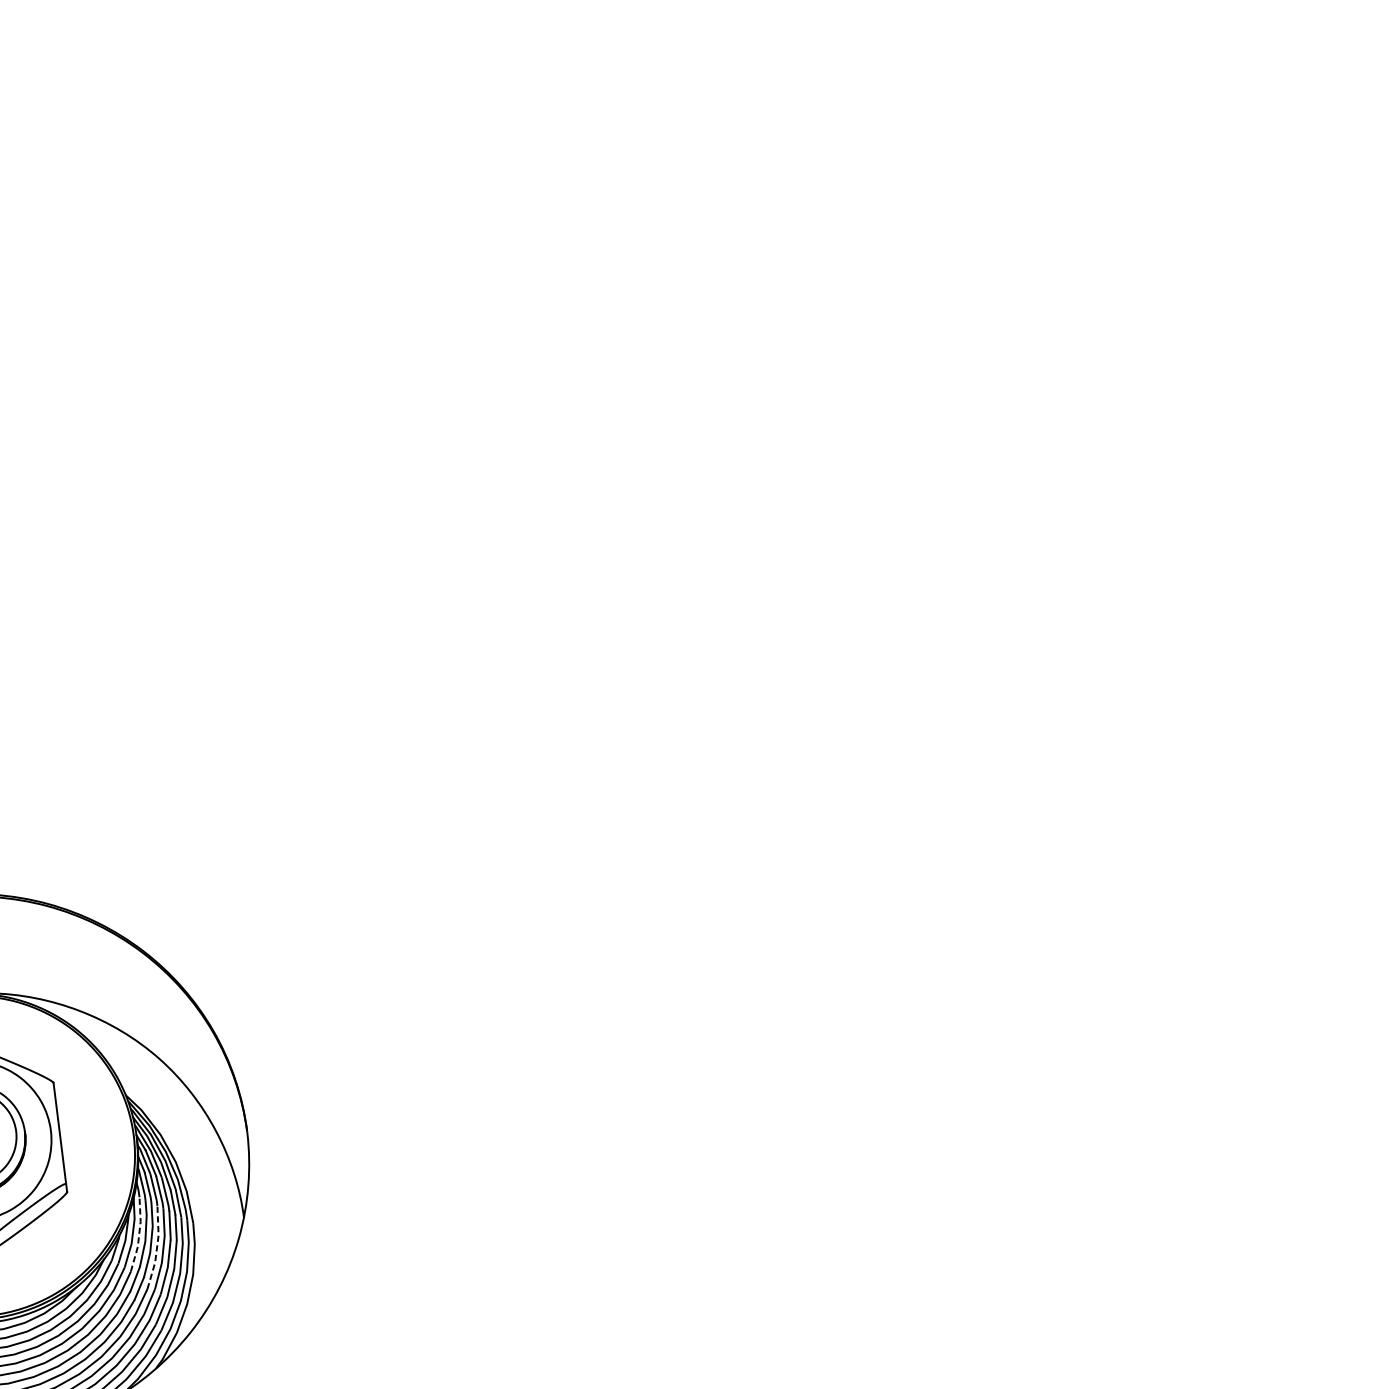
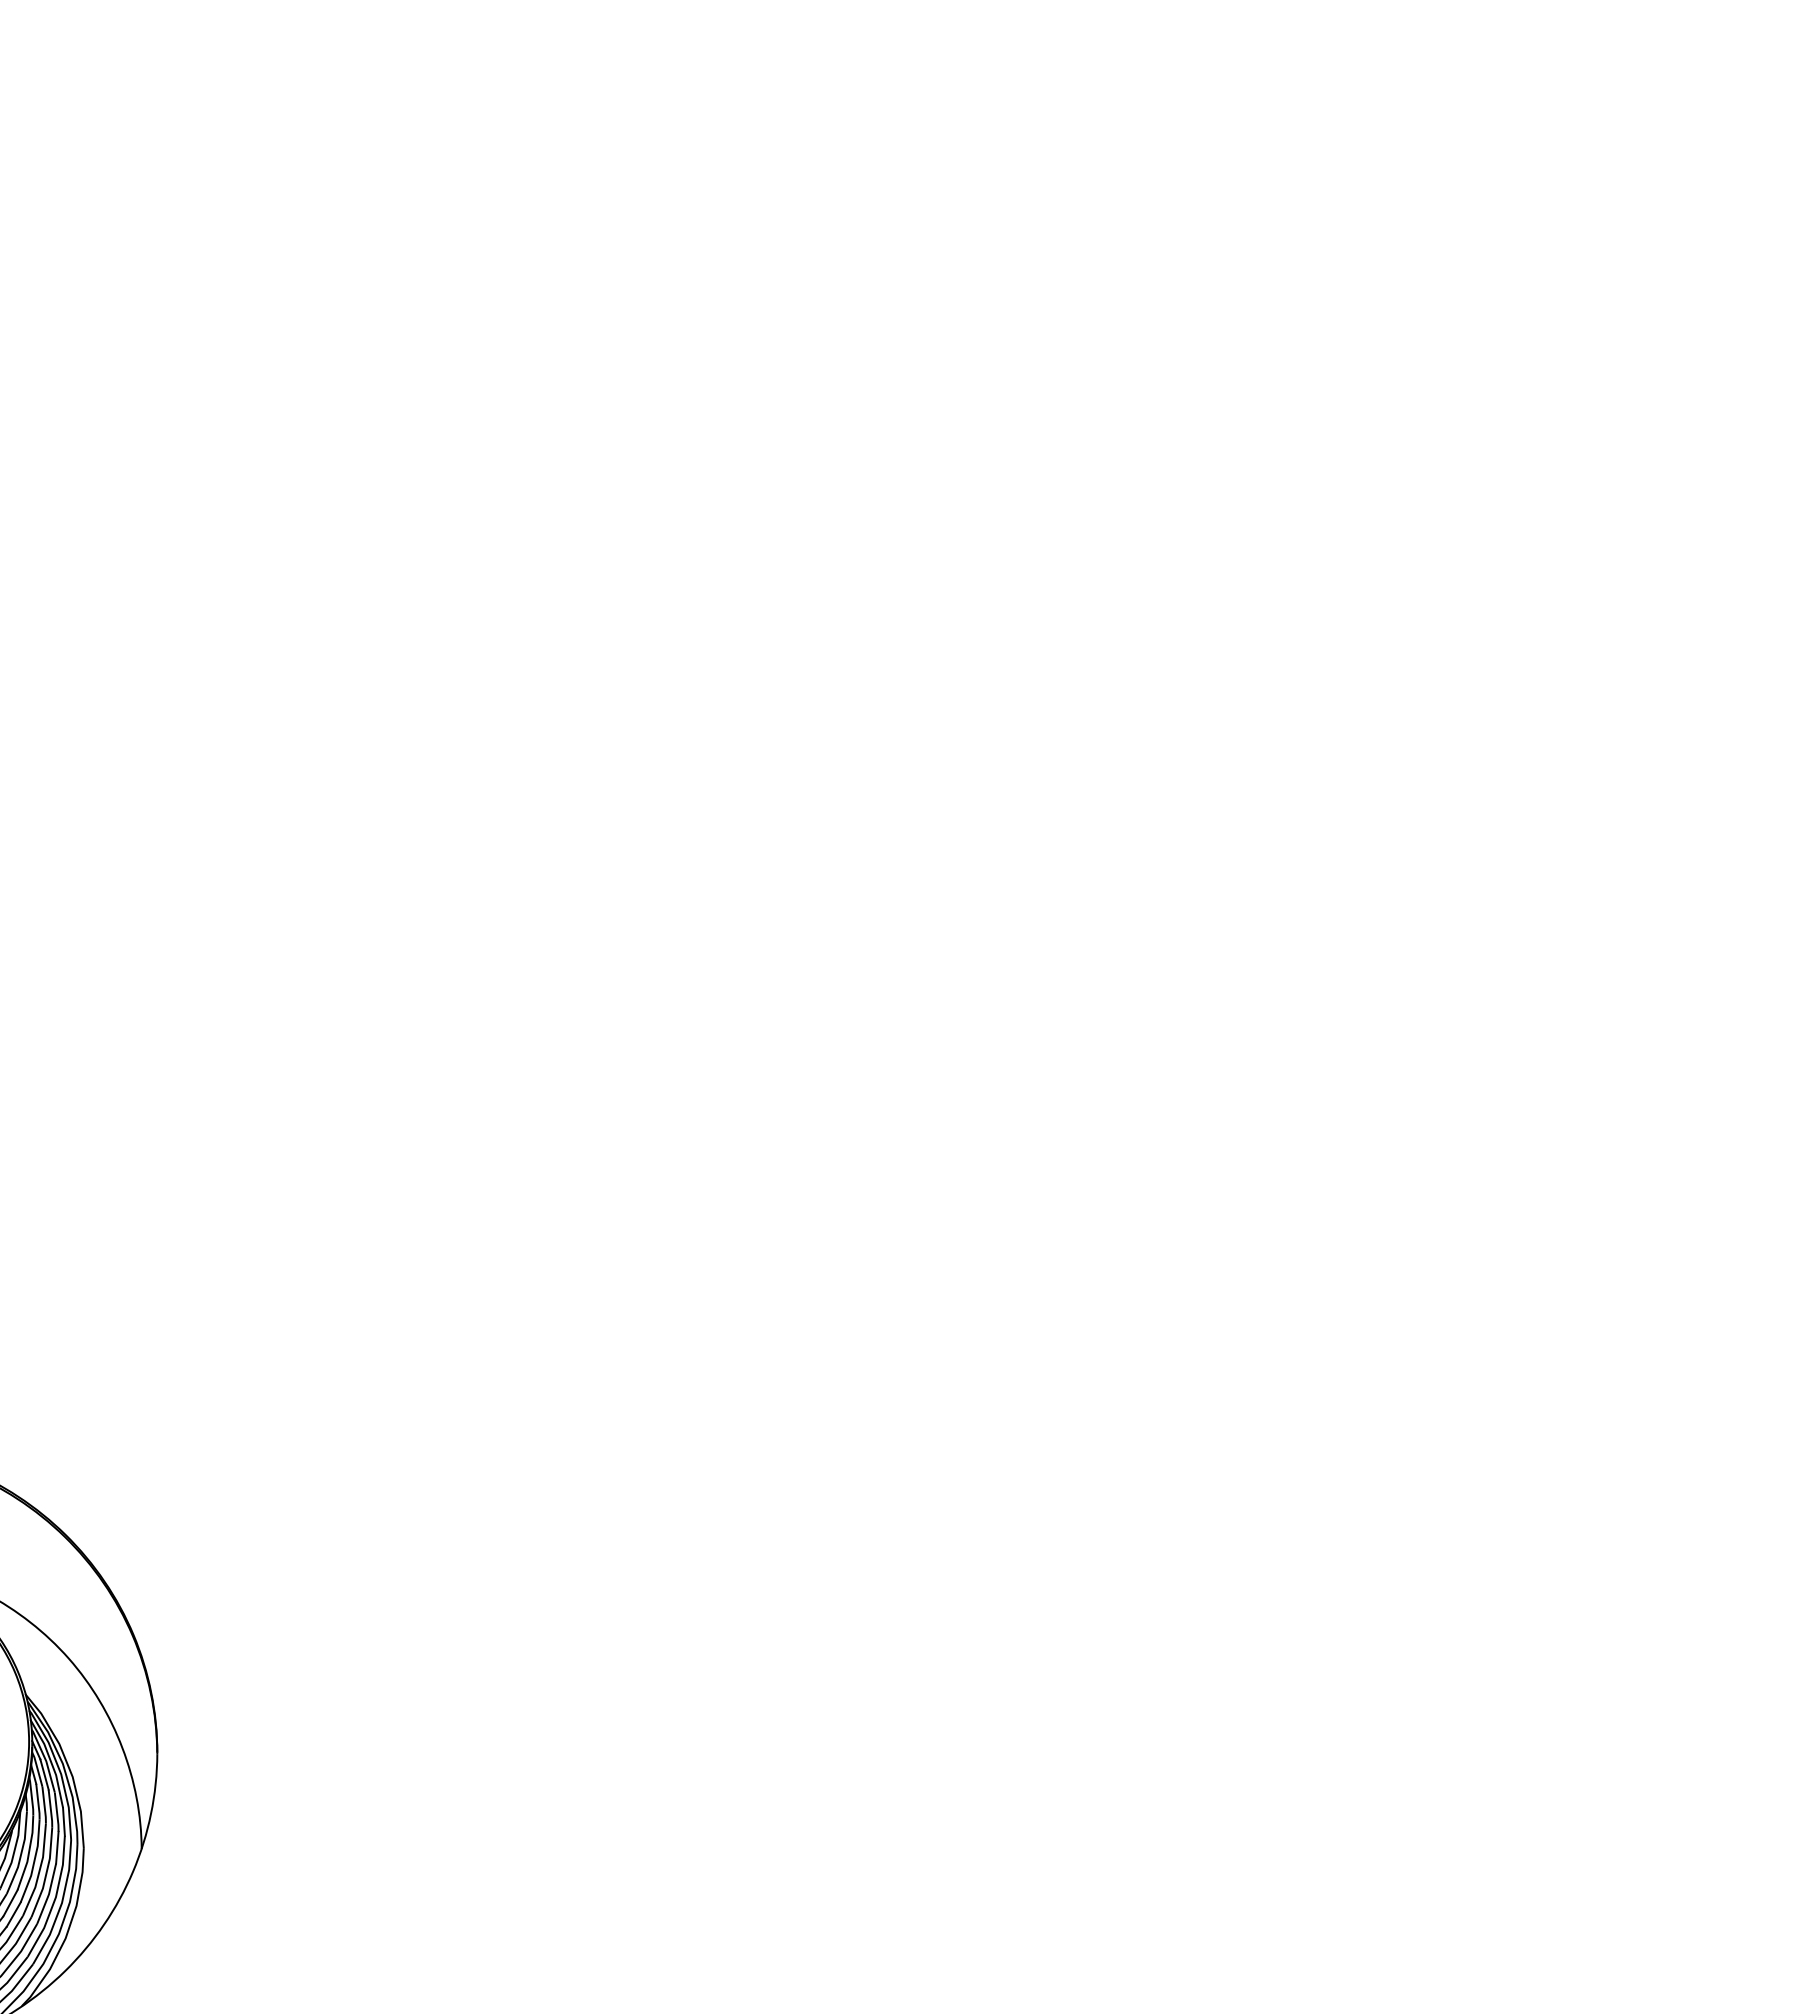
line: (139, 1234) -> (21, 1853), dashed -> solid
line: (157, 1248) -> (39, 1871), dashed -> solid

